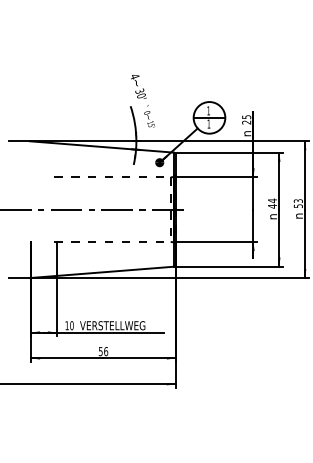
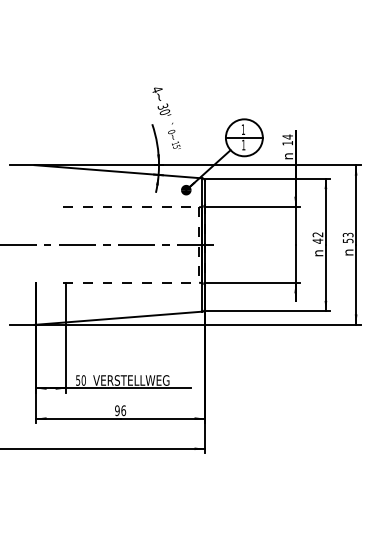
text: (246, 119) -> (287, 139), 25 -> 14
text: (272, 200) -> (317, 234), 44 -> 42
text: (66, 325) -> (77, 380), 10 -> 50
text: (100, 351) -> (117, 410), 56 -> 96

